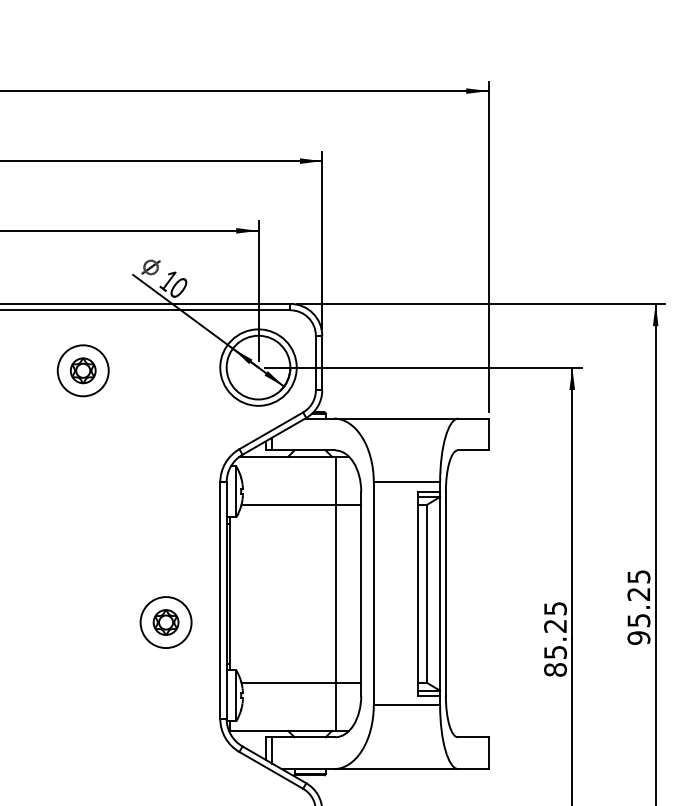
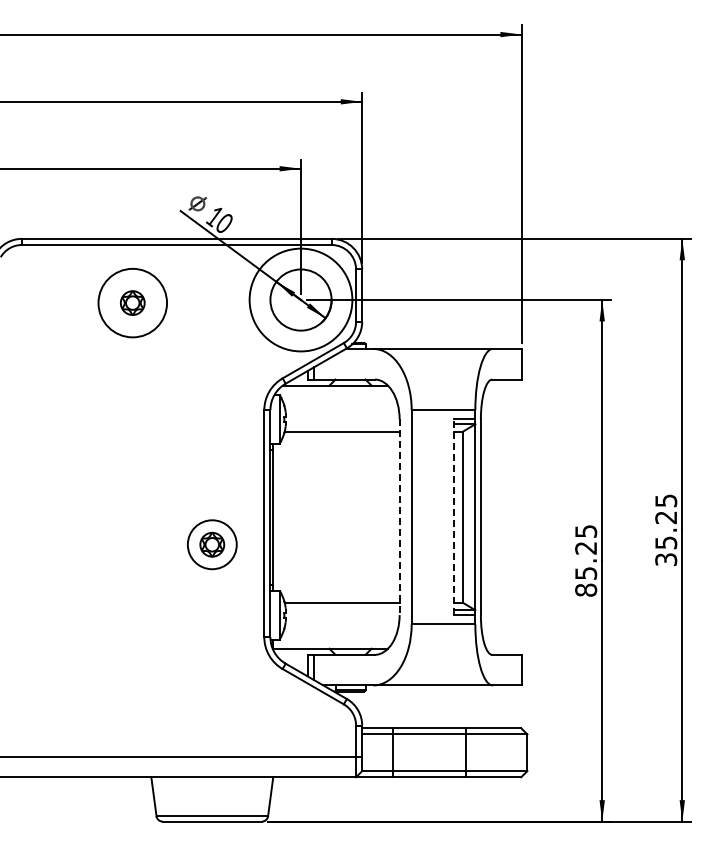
circle: (257, 367) -> (300, 299), size x1.4
circle: (82, 370) -> (132, 302), size x1.4
line: (336, 593) -> (375, 516), removed
line: (361, 594) -> (399, 517), solid -> dashed
line: (417, 594) -> (453, 517), solid -> dashed
text: (639, 637) -> (666, 559), 95.25 -> 35.25

